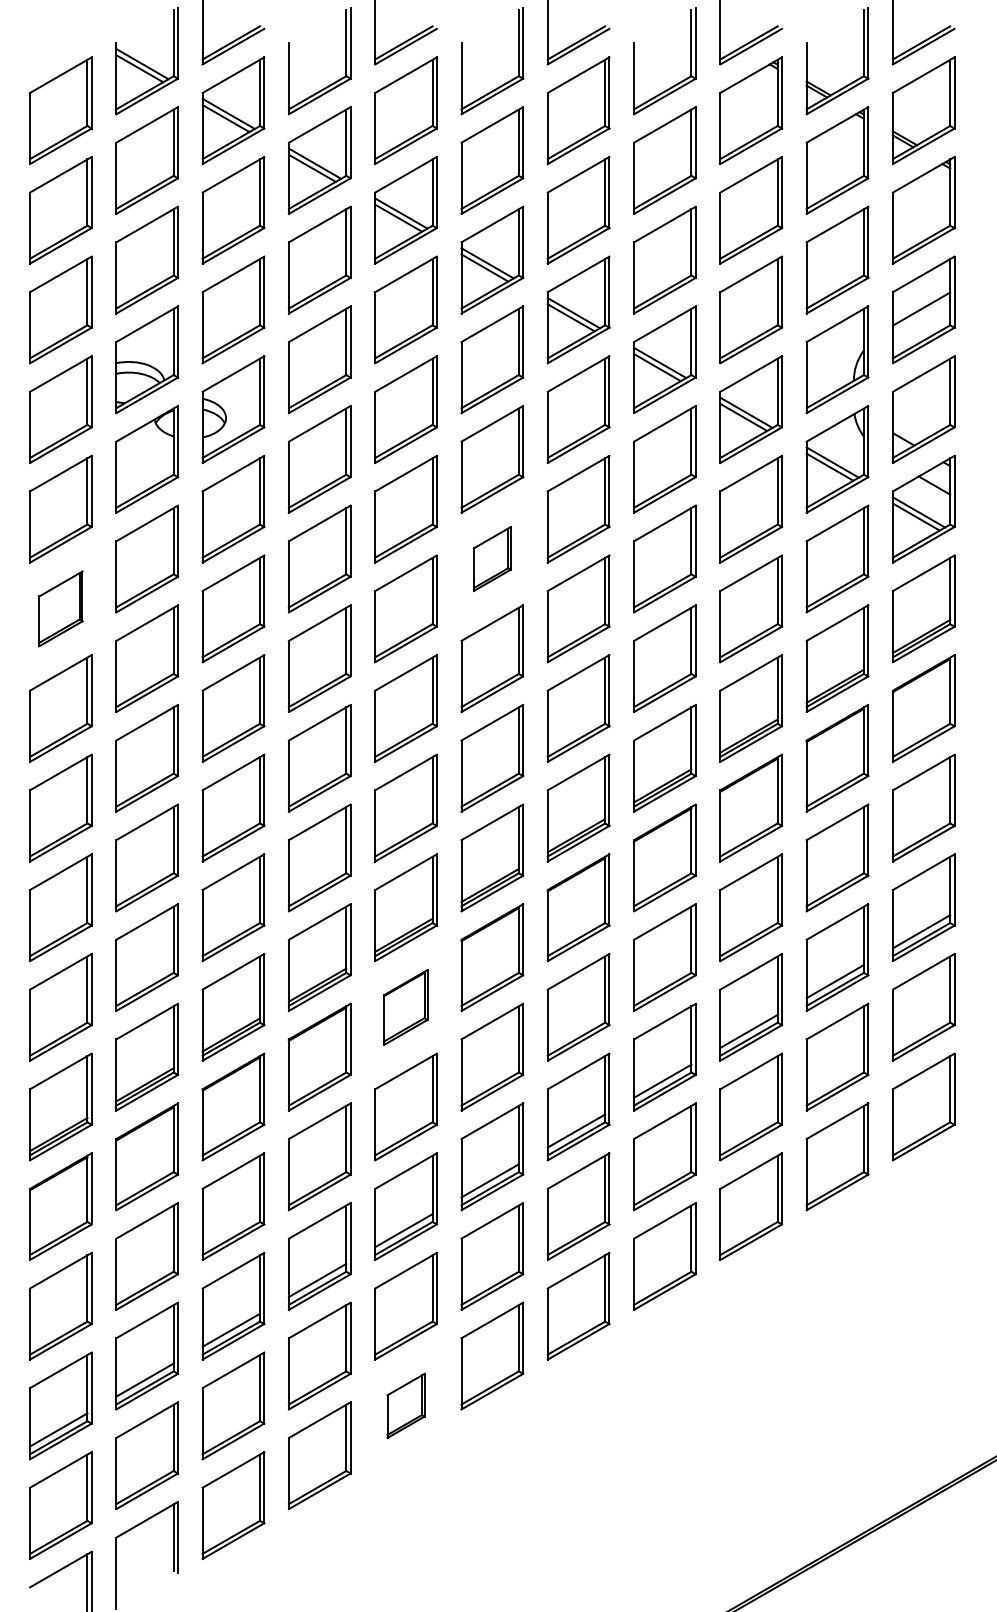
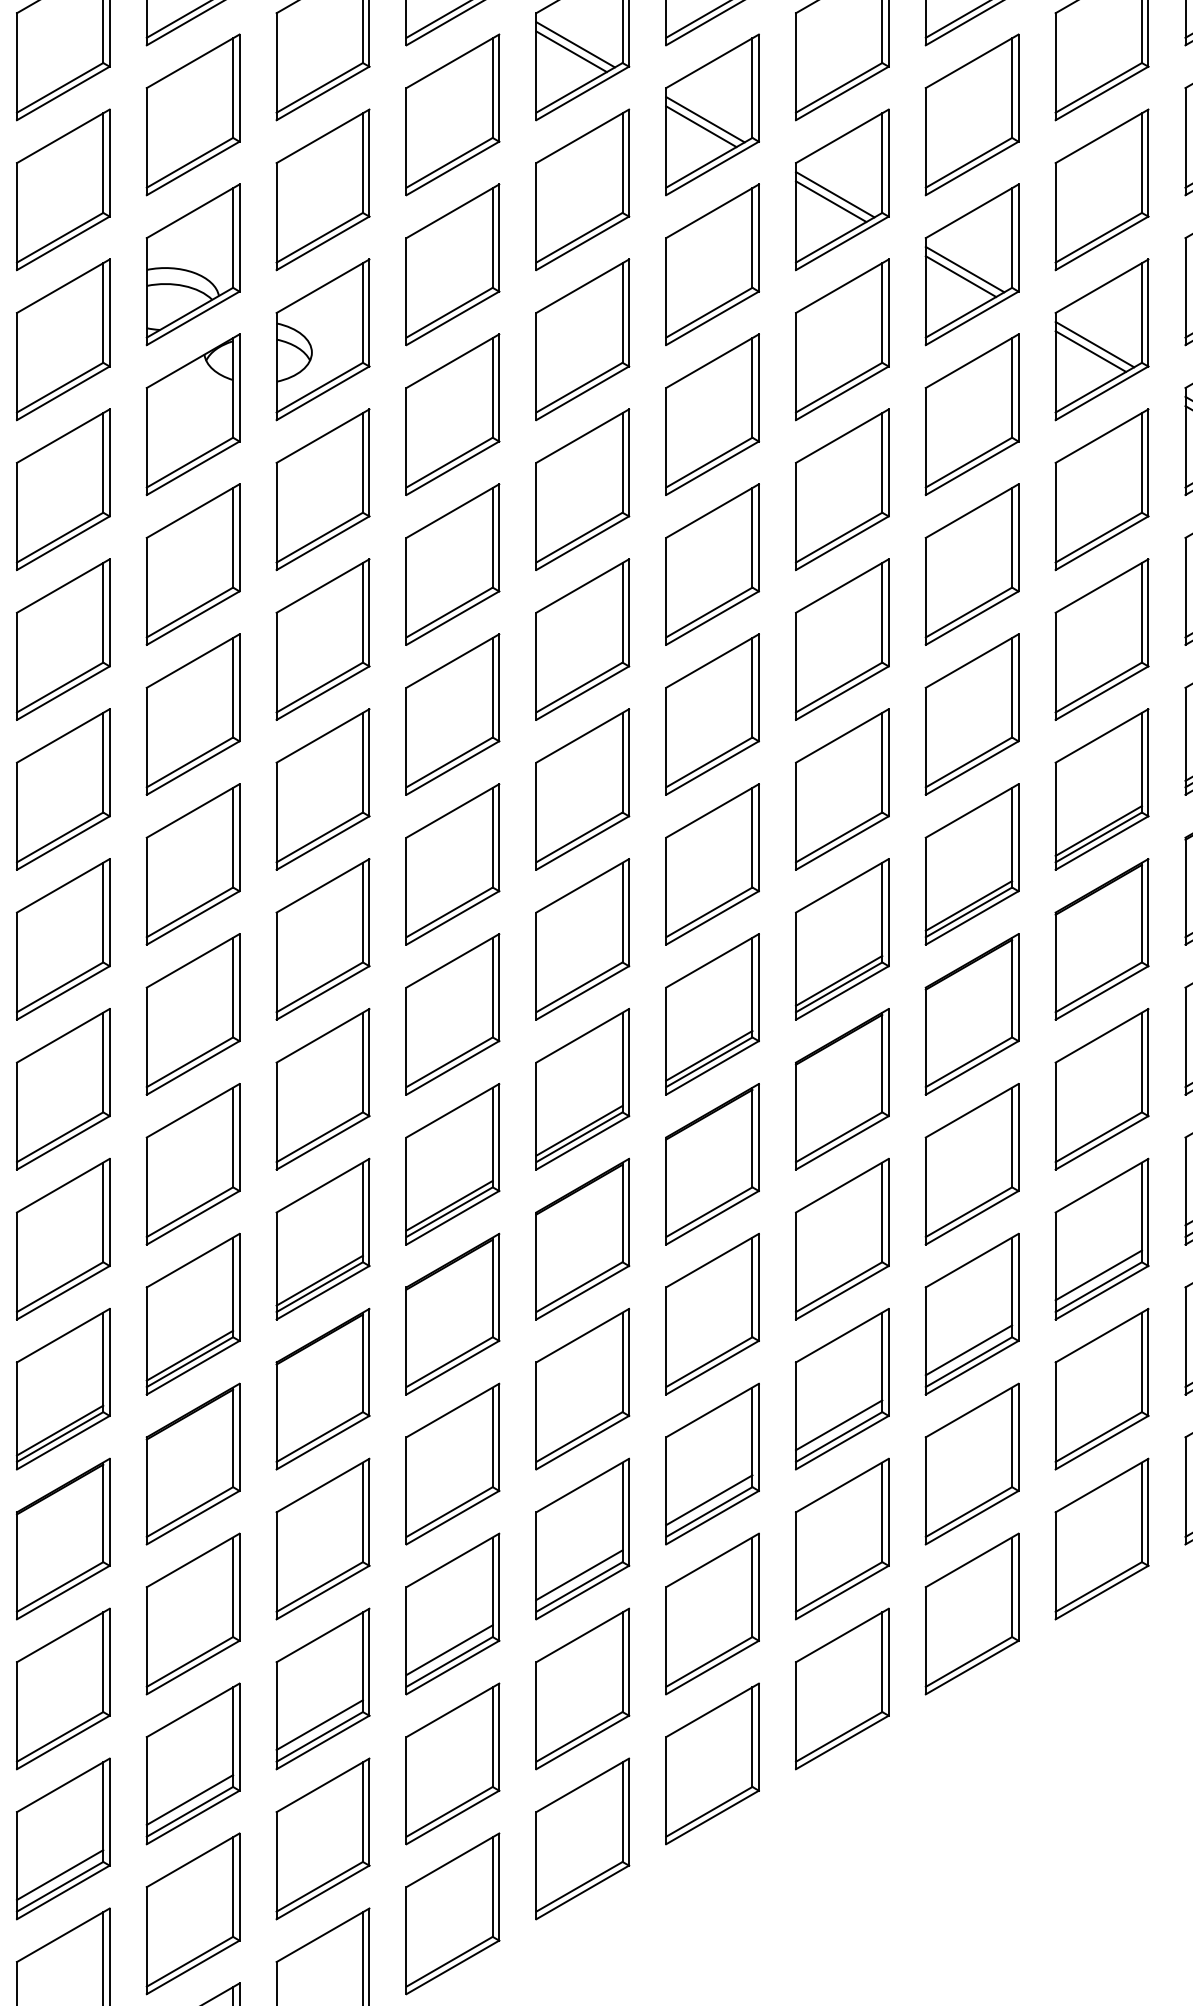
part: (492, 558) -> (712, 563), size x1.67
part: (60, 608) -> (62, 639), size x1.43
part: (405, 1007) -> (581, 1239), size x1.43
part: (405, 1405) -> (581, 1838), size x1.67

